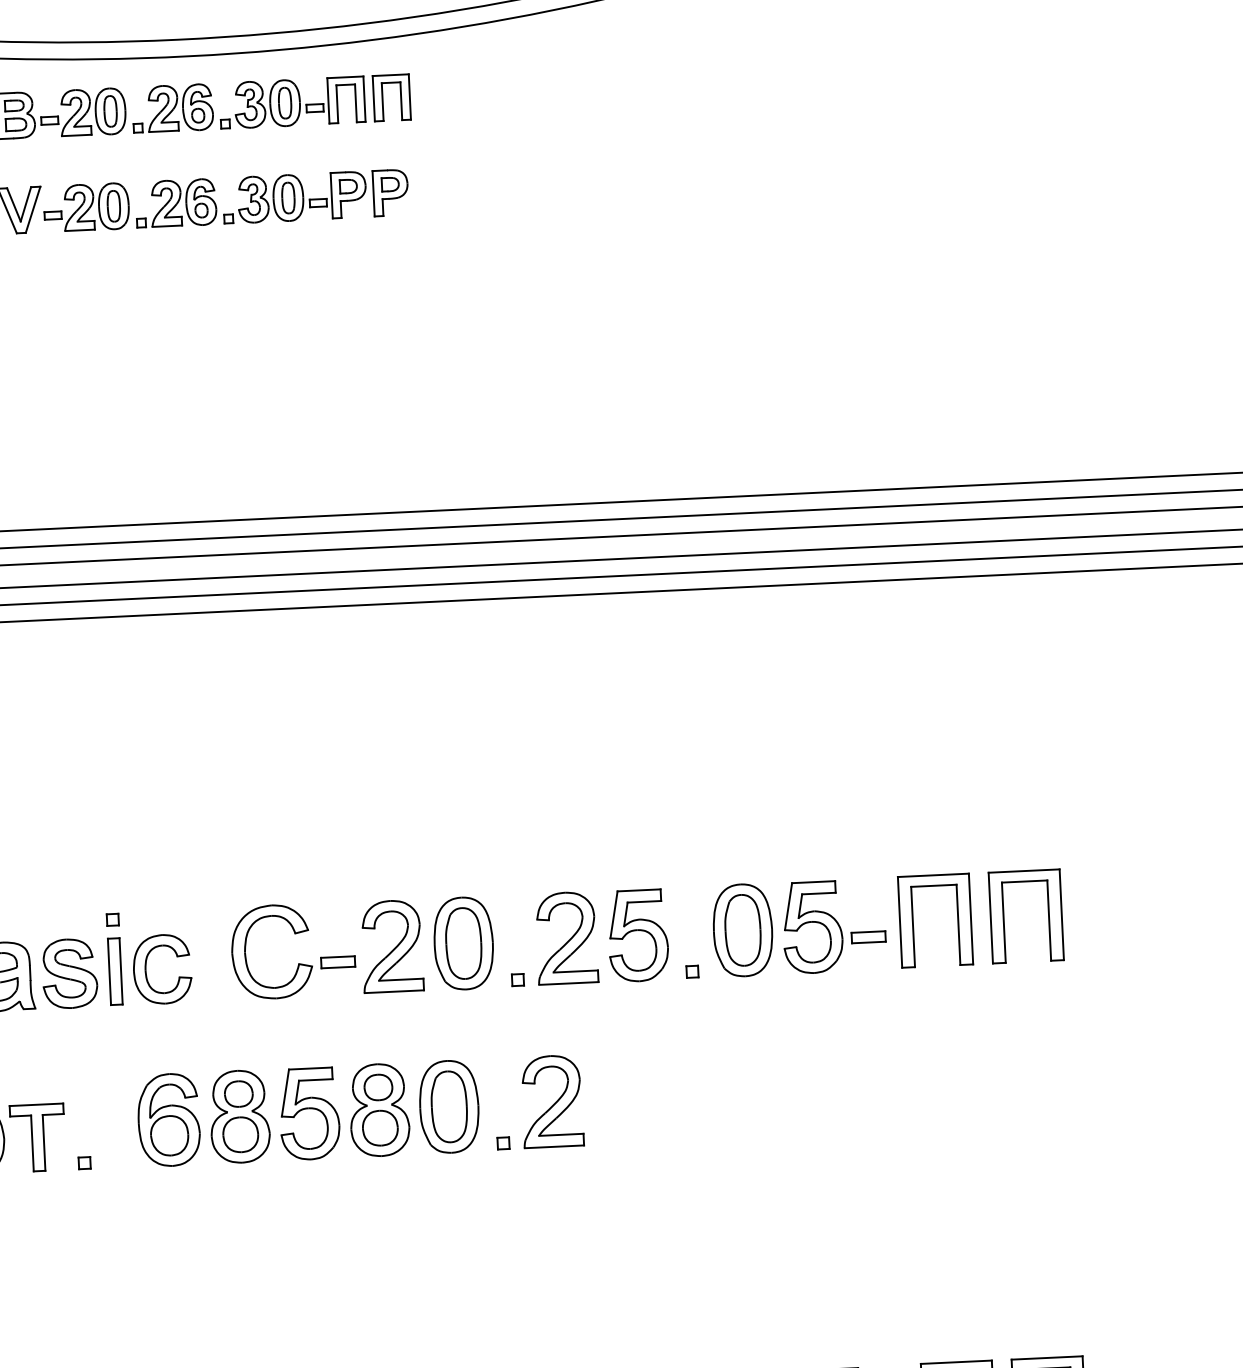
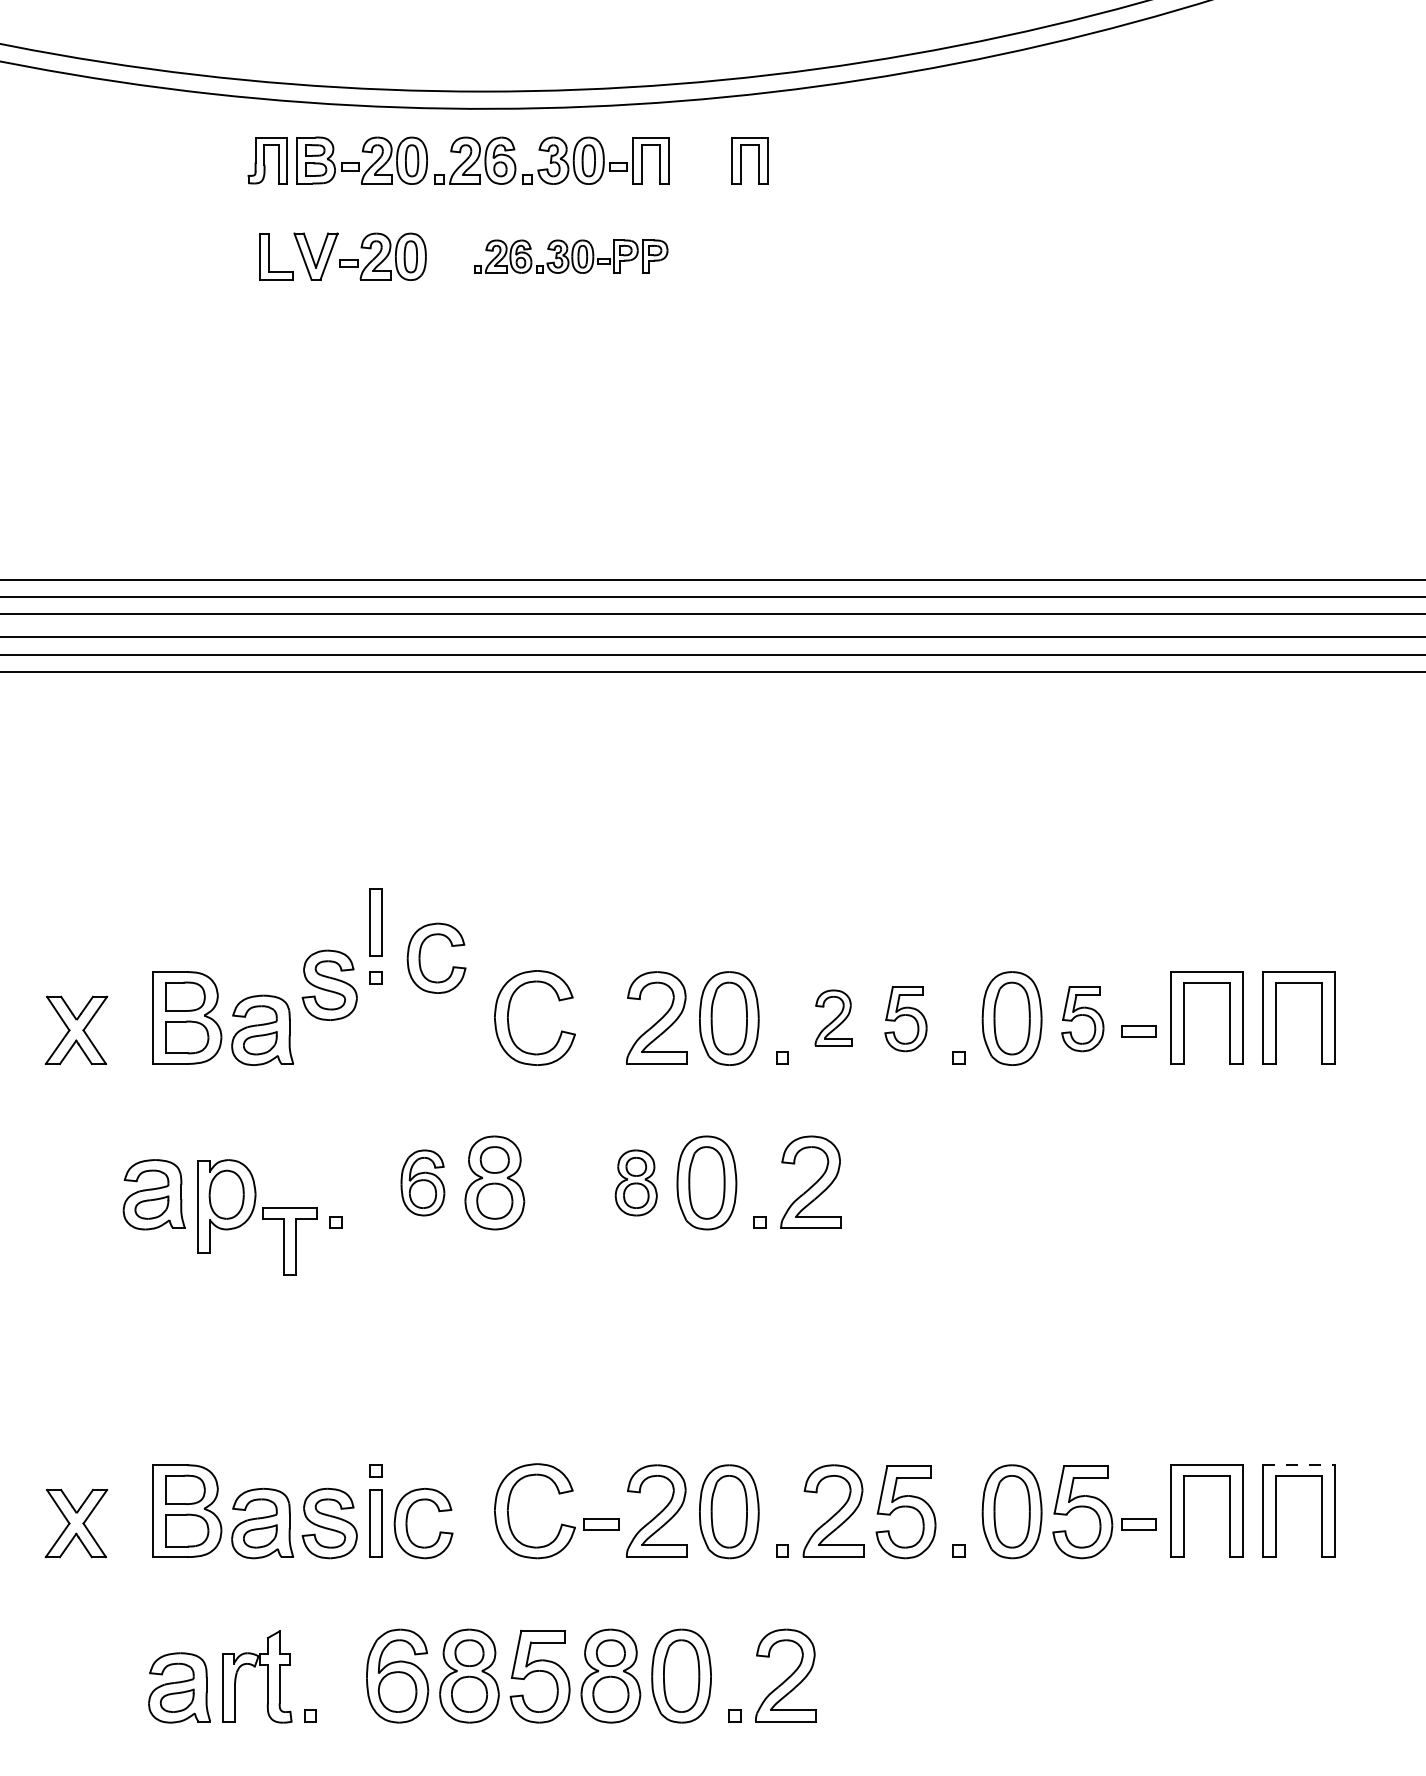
part: (383, 98) -> (741, 160), moved
part: (272, 198) -> (571, 256), size x0.7
part: (812, 927) -> (1082, 1018), size x0.7
part: (637, 935) -> (905, 1018), size x0.7
part: (566, 937) -> (833, 1017), size x0.6
part: (338, 962) -> (601, 1031), removed
part: (146, 969) -> (420, 957), moved
part: (114, 971) -> (375, 922), moved
part: (69, 972) -> (329, 984), moved
part: (379, 1109) -> (636, 1182), size x0.7
part: (309, 1113) -> (565, 1183), removed
part: (168, 1119) -> (422, 1182), size x0.7
part: (37, 1137) -> (289, 1241), moved
line: (1047, 1358) -> (1299, 1465), solid -> dashed

